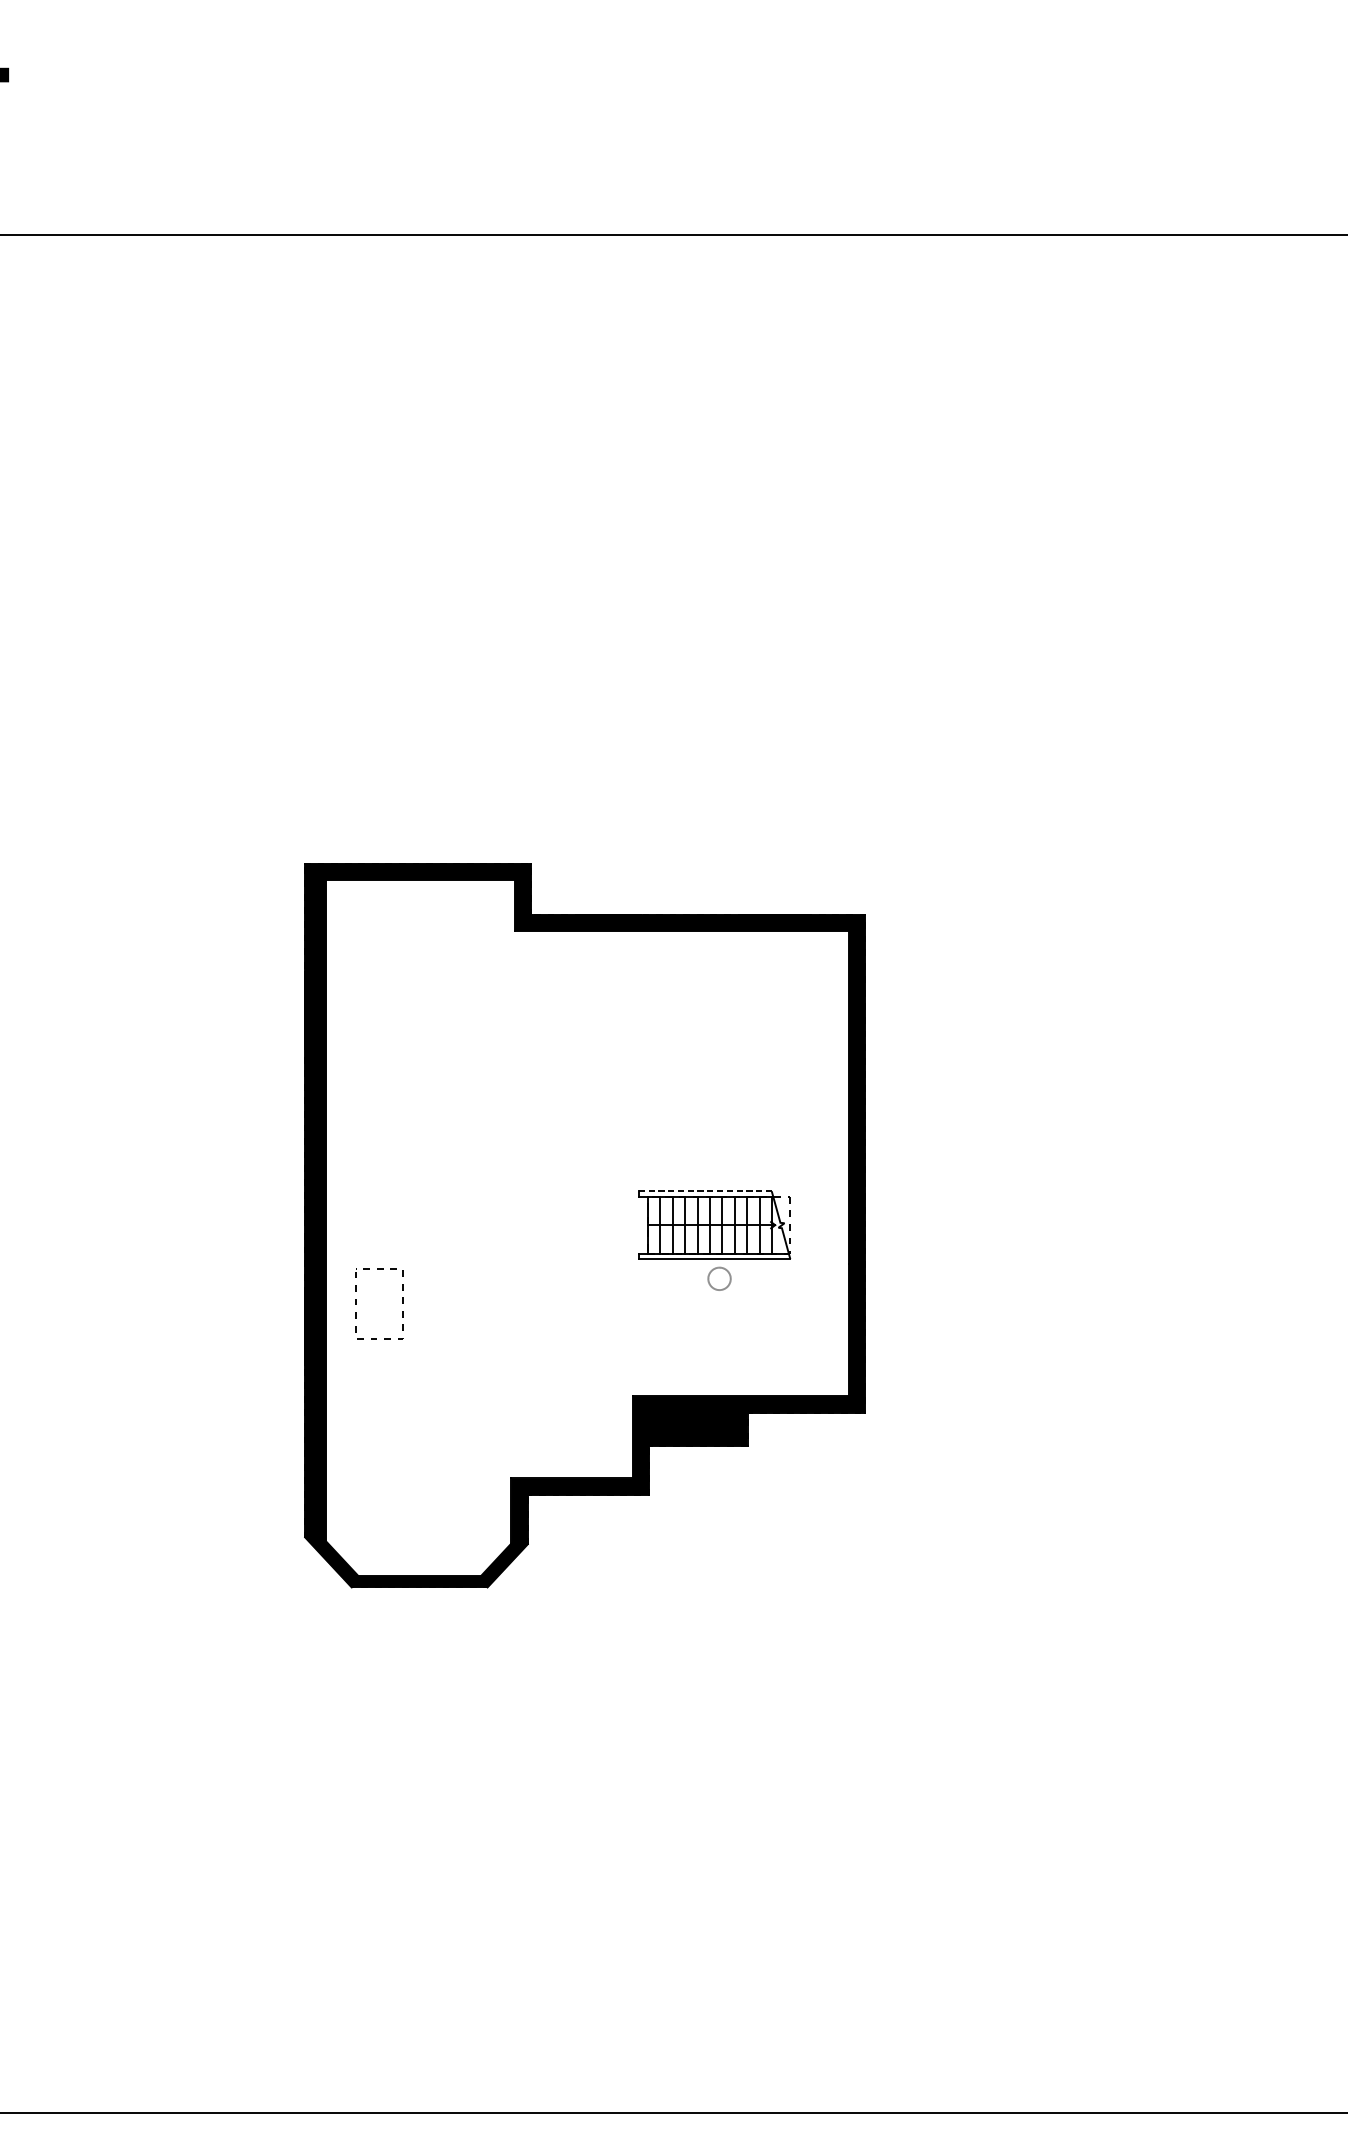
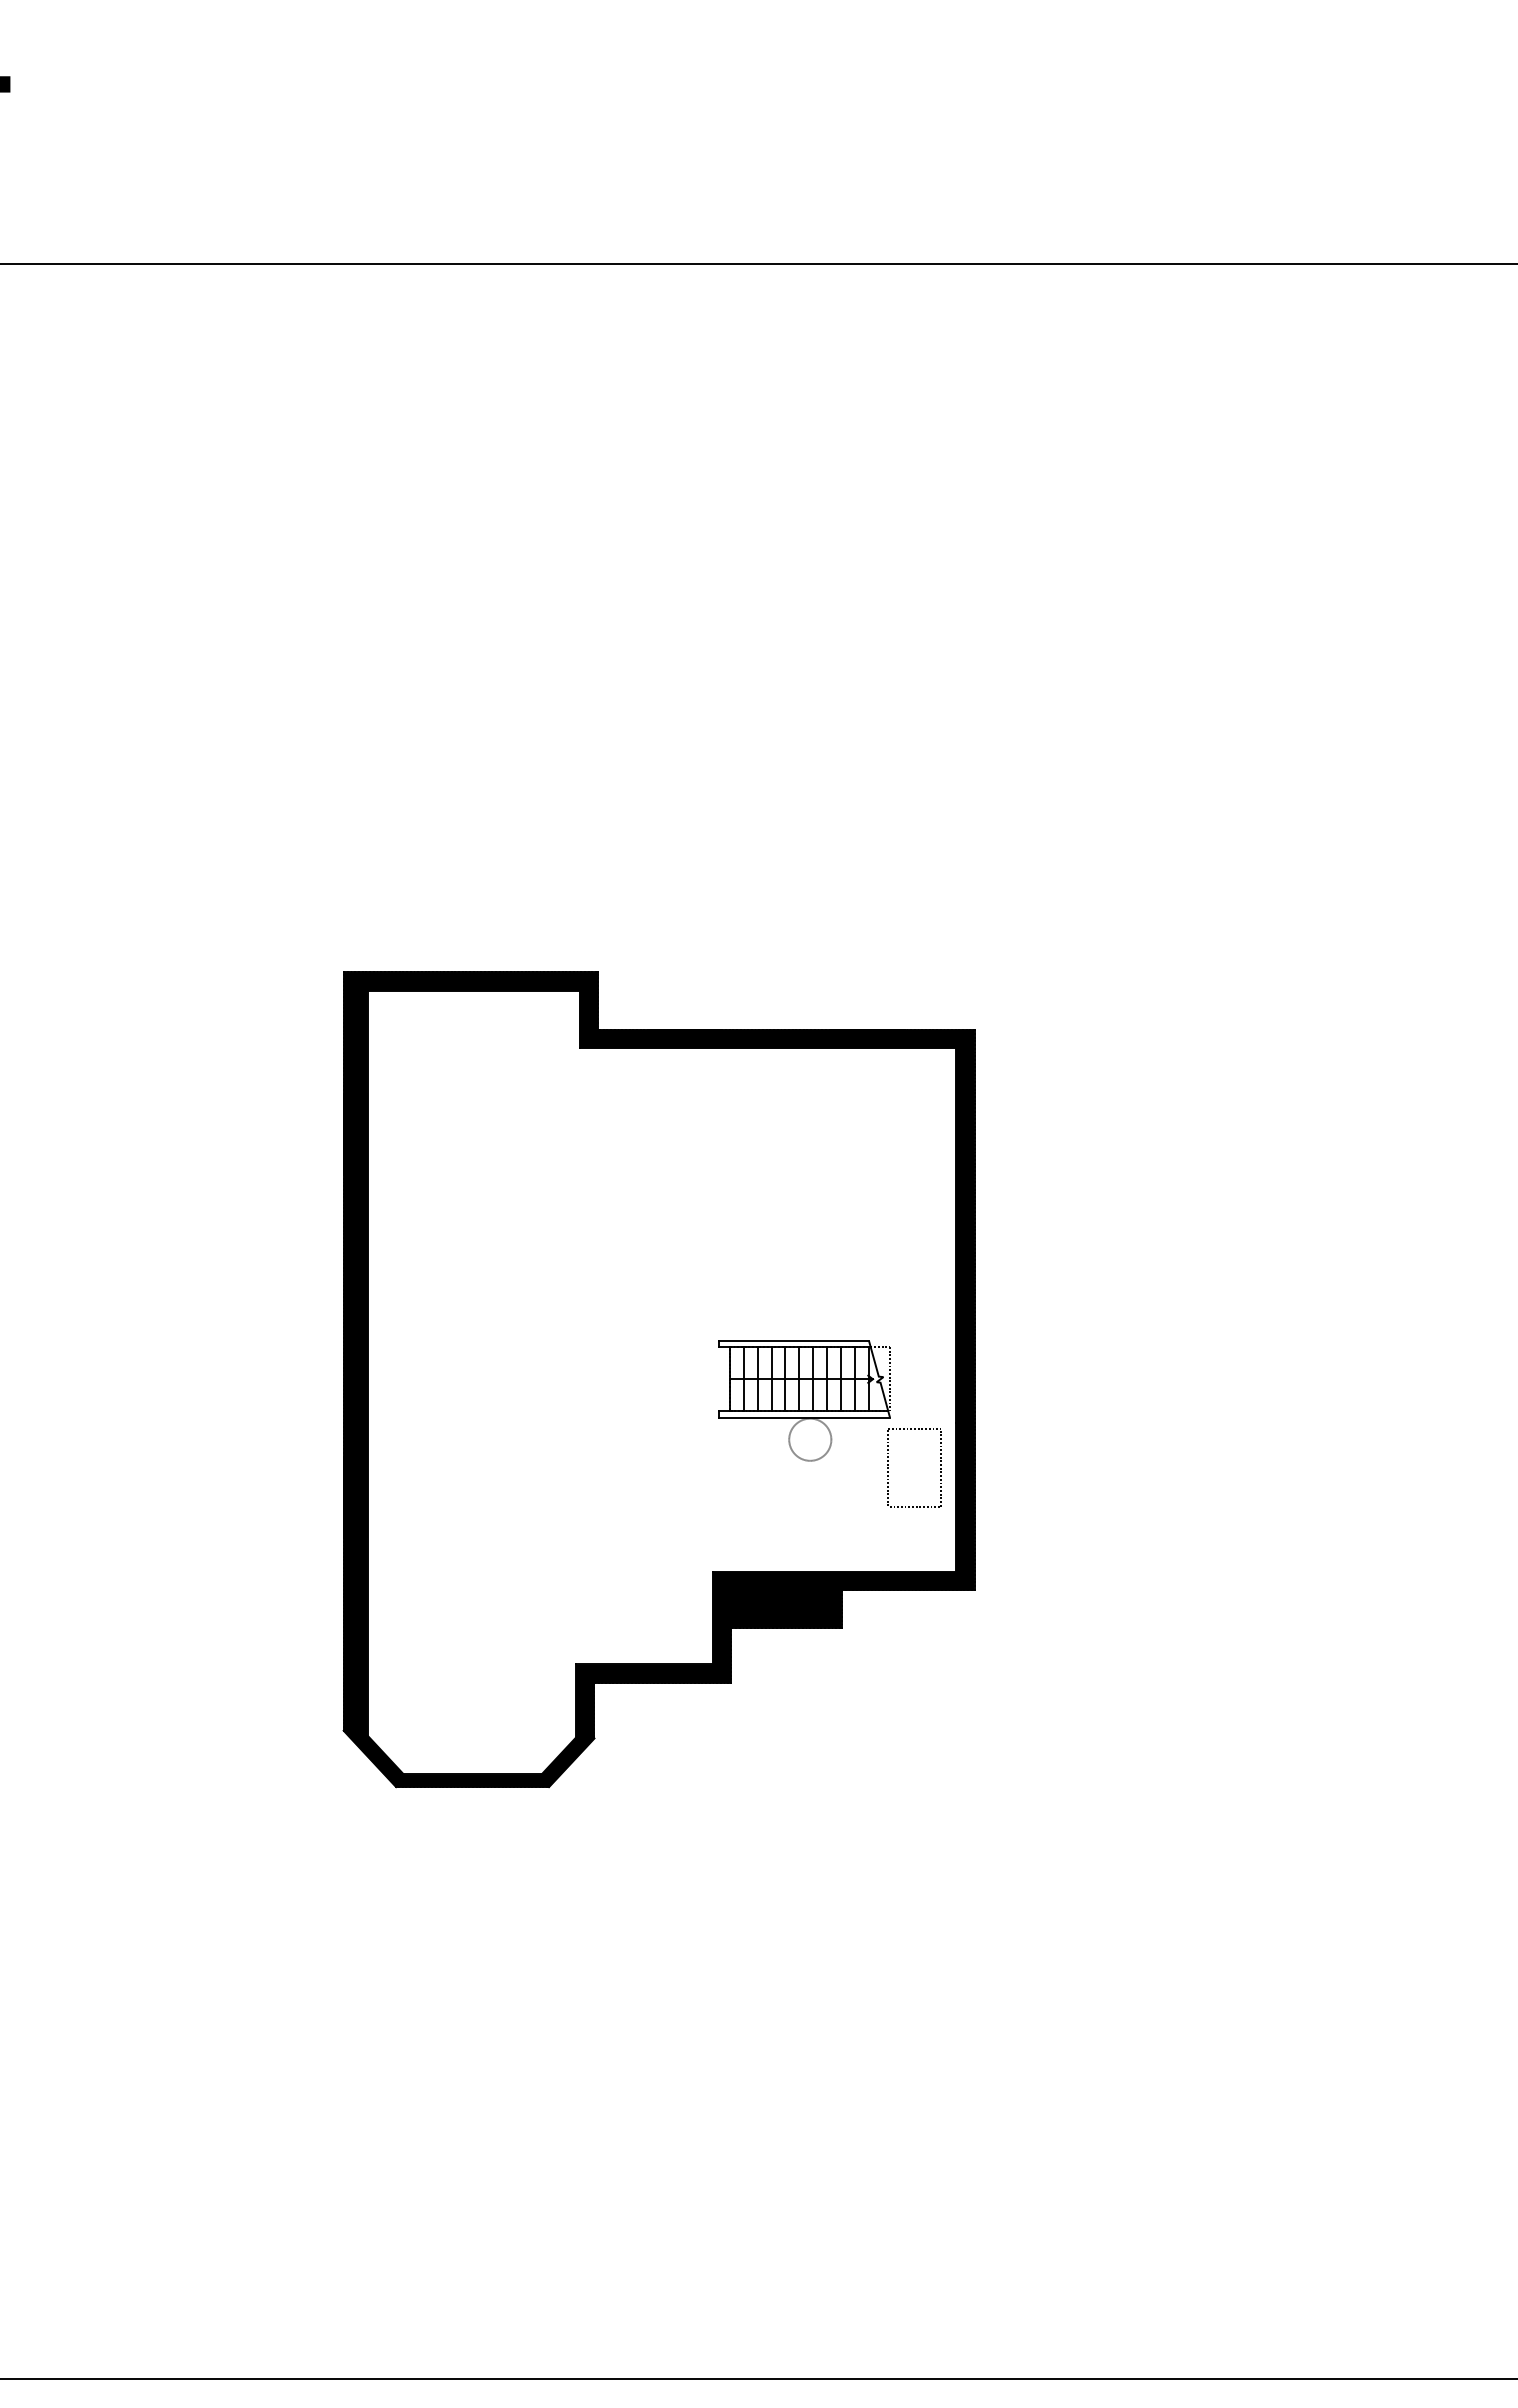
line: (705, 1191) -> (794, 1341), dashed -> solid
circle: (719, 1278) -> (810, 1439), size x1.67
part: (356, 1303) -> (888, 1467), moved

